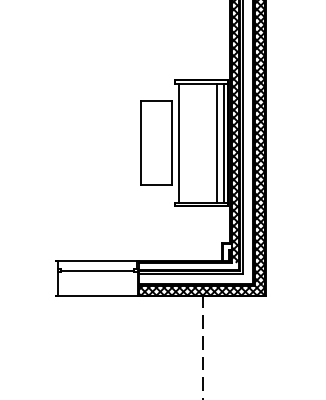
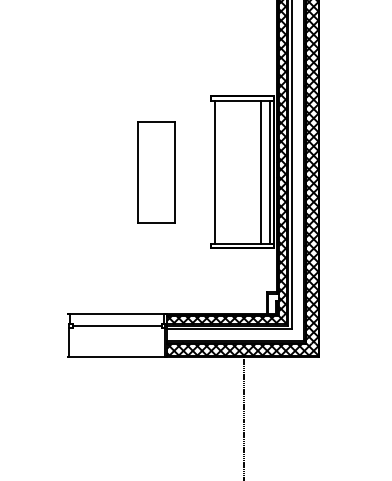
part: (156, 143) -> (156, 172), moved
hatch: (188, 266) -> (226, 320), added

